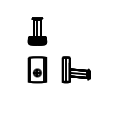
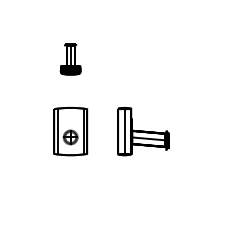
part: (37, 31) -> (70, 59), size x0.6

